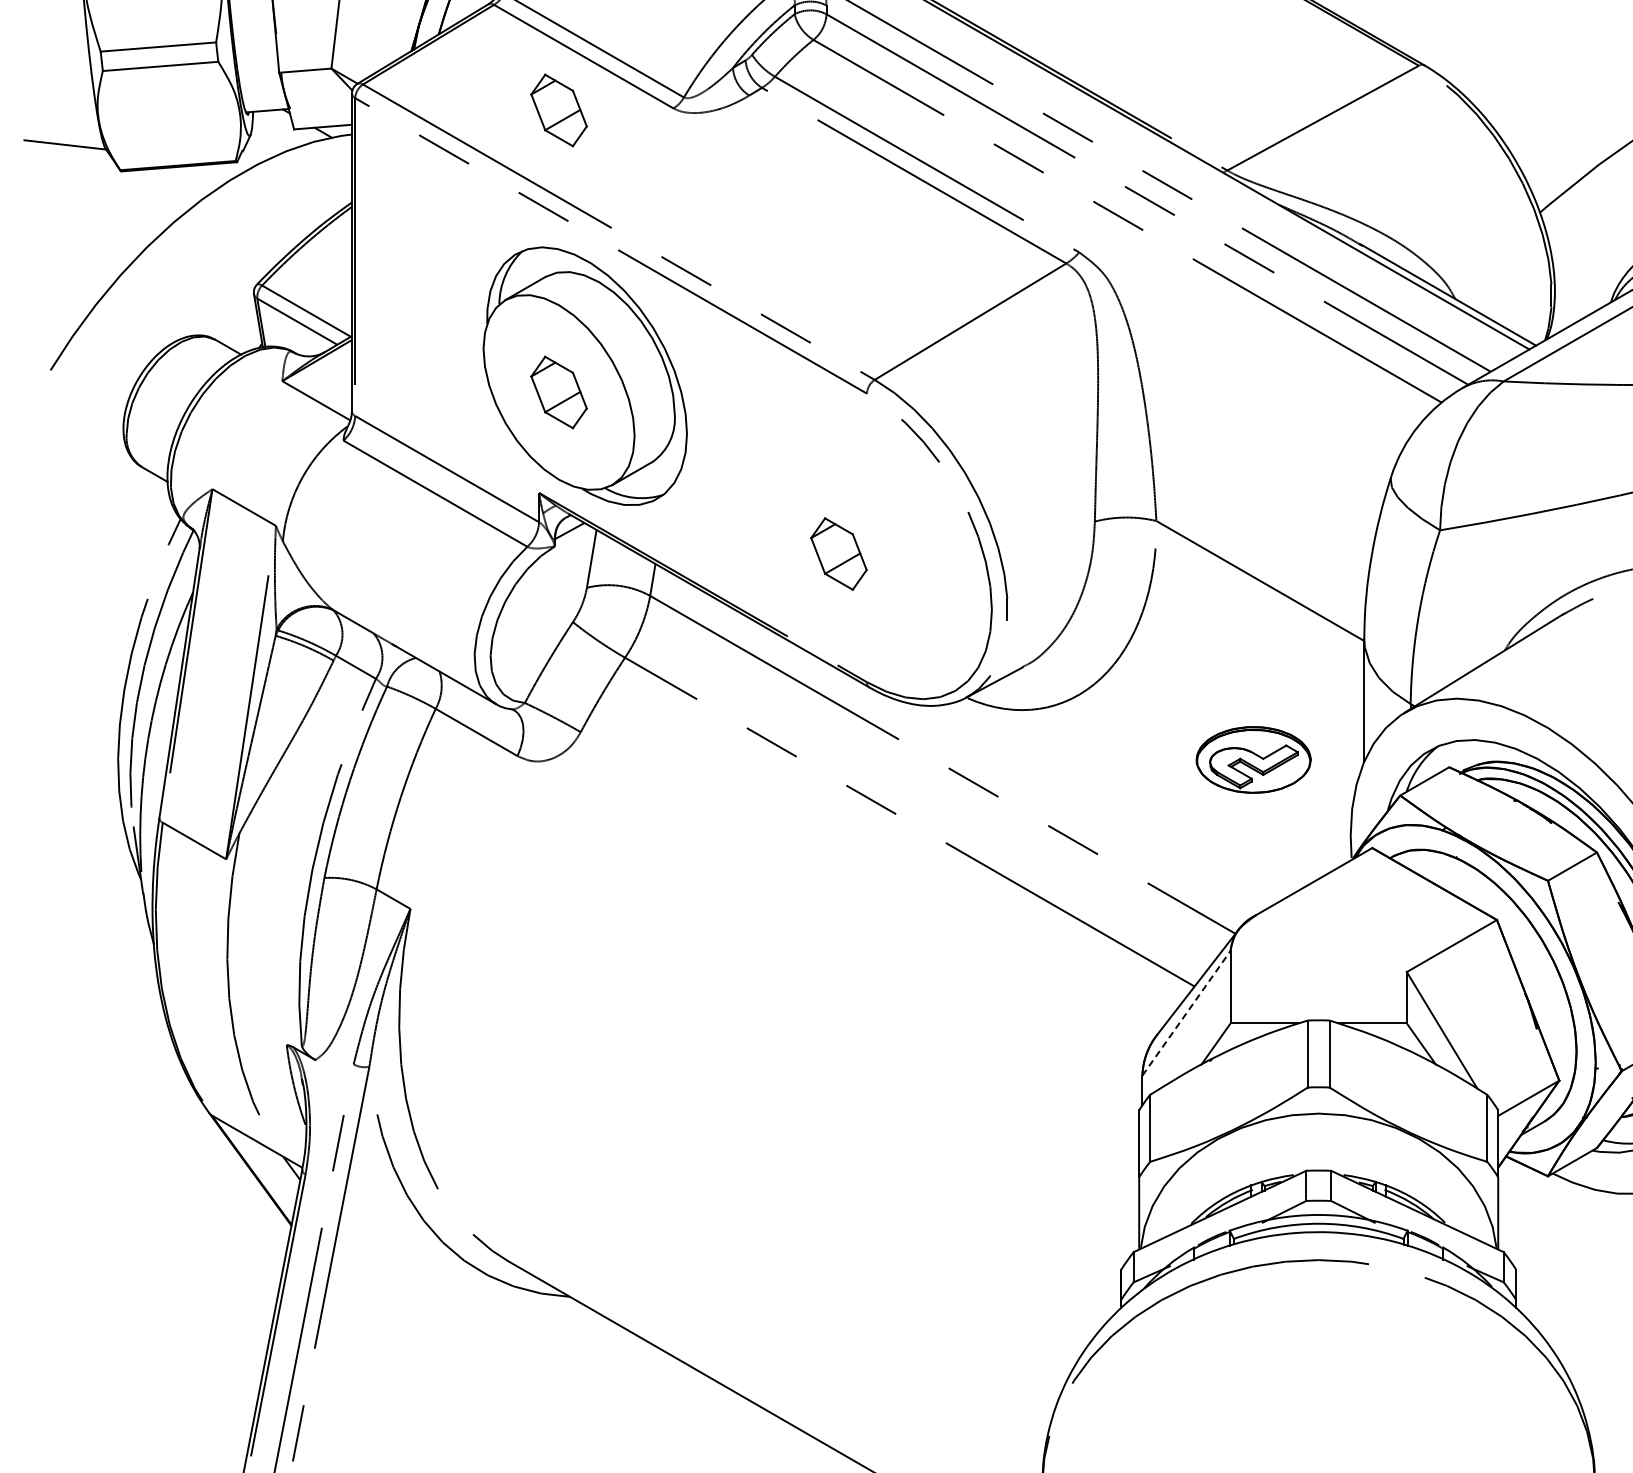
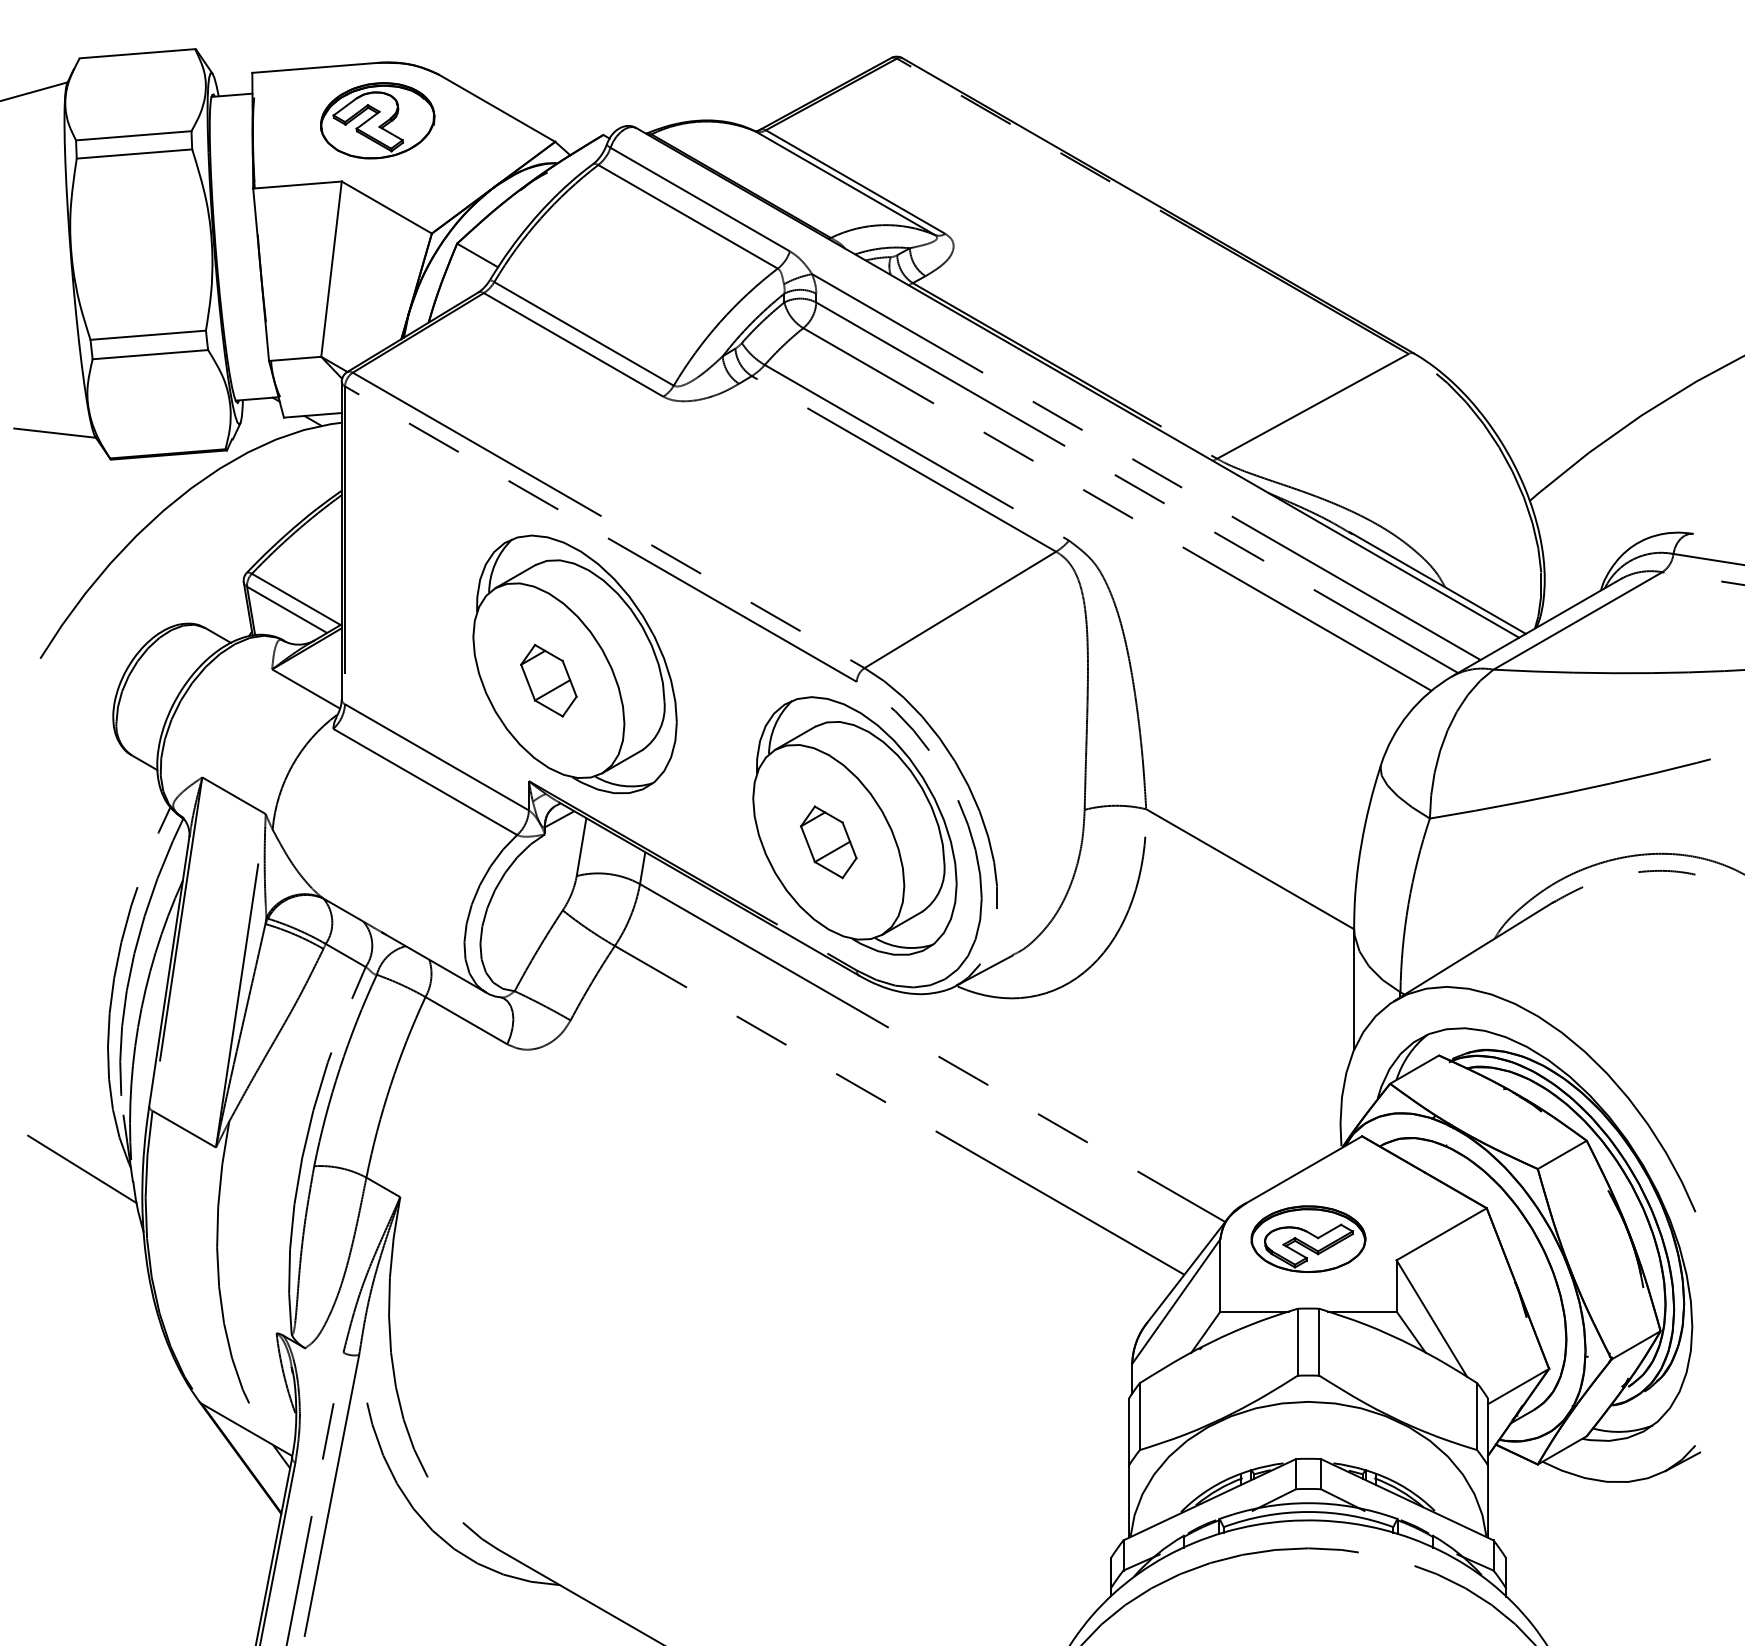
part: (558, 110) -> (548, 398), removed
part: (864, 537) -> (854, 825), added
part: (1253, 759) -> (1308, 1238), moved
line: (92, 881) -> (82, 1169), added
line: (1186, 1013) -> (1176, 1301), dashed -> solid

